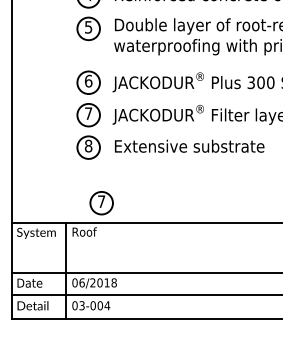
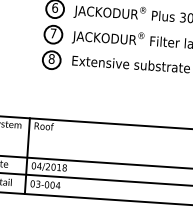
part: (101, 203) -> (58, 104), removed
text: (81, 282) -> (39, 165), 06/2018 -> 04/2018

